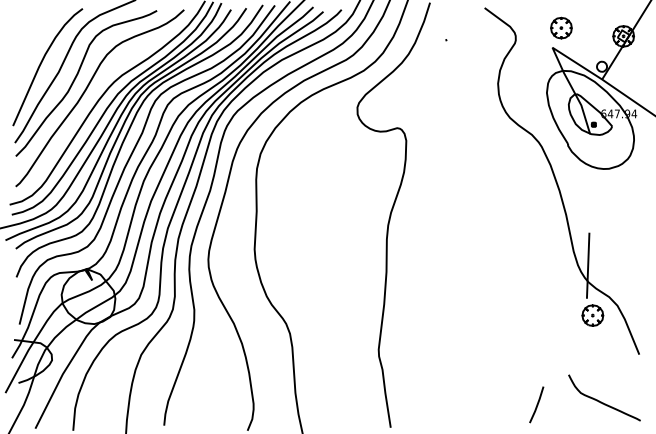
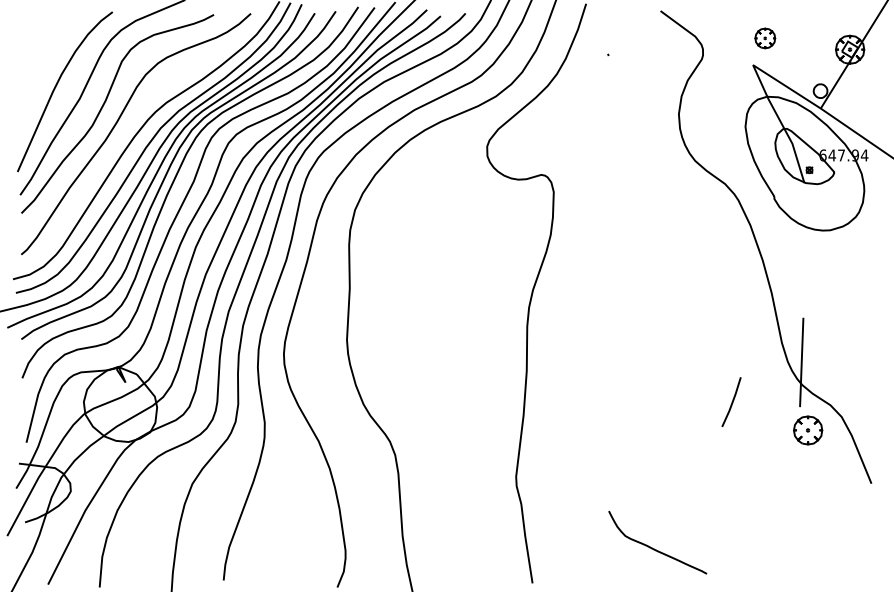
part: (561, 27) -> (765, 37), size x0.7
curve: (601, 401) -> (653, 547), moved
line: (536, 404) -> (731, 401), moved

